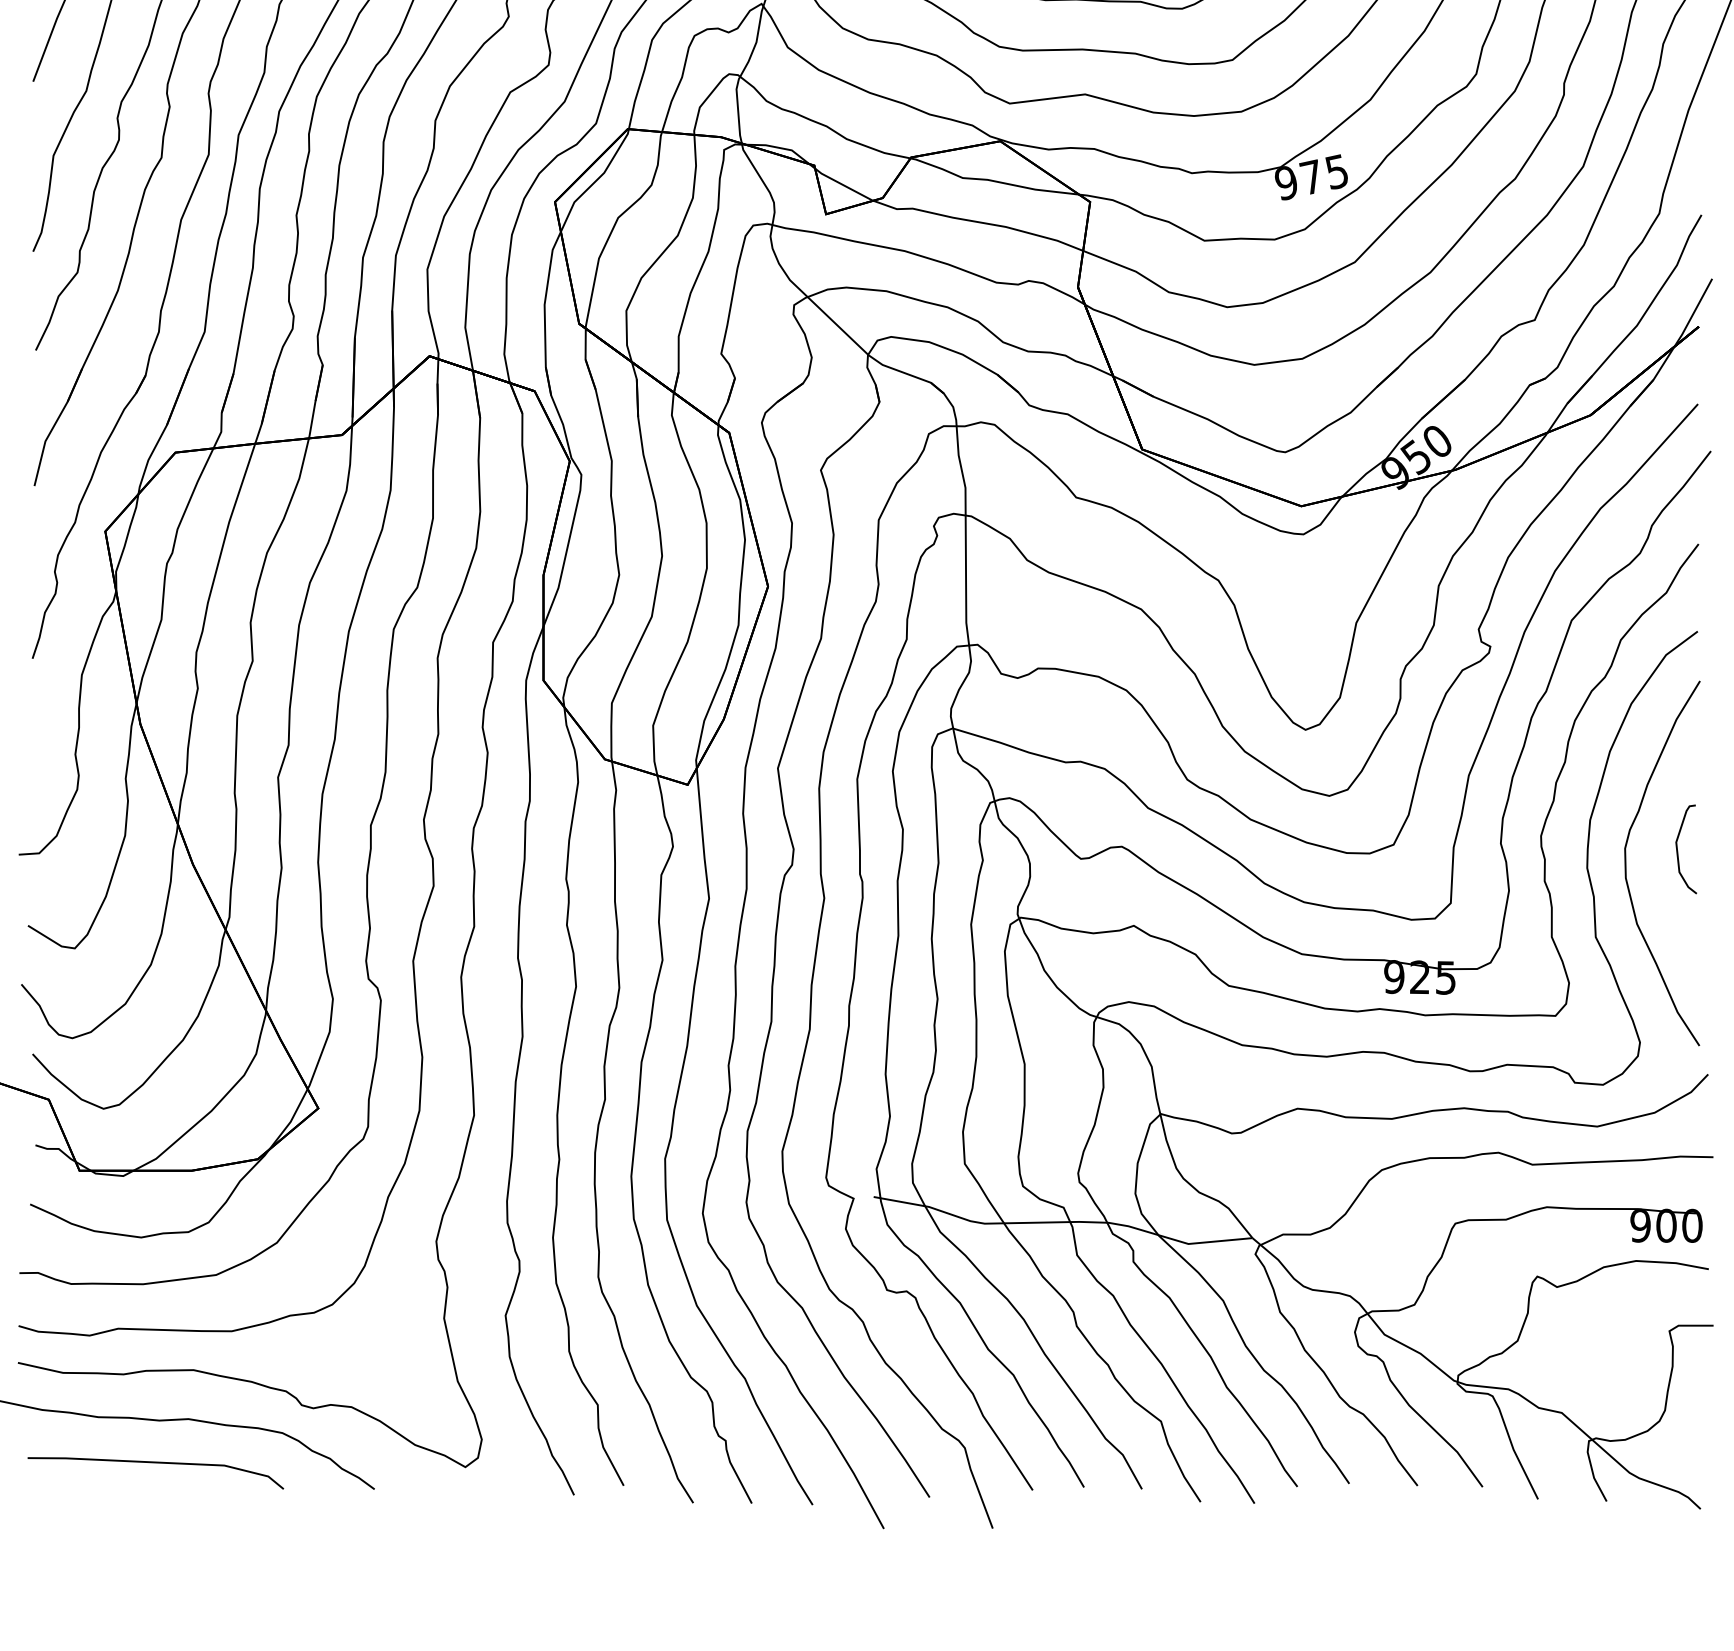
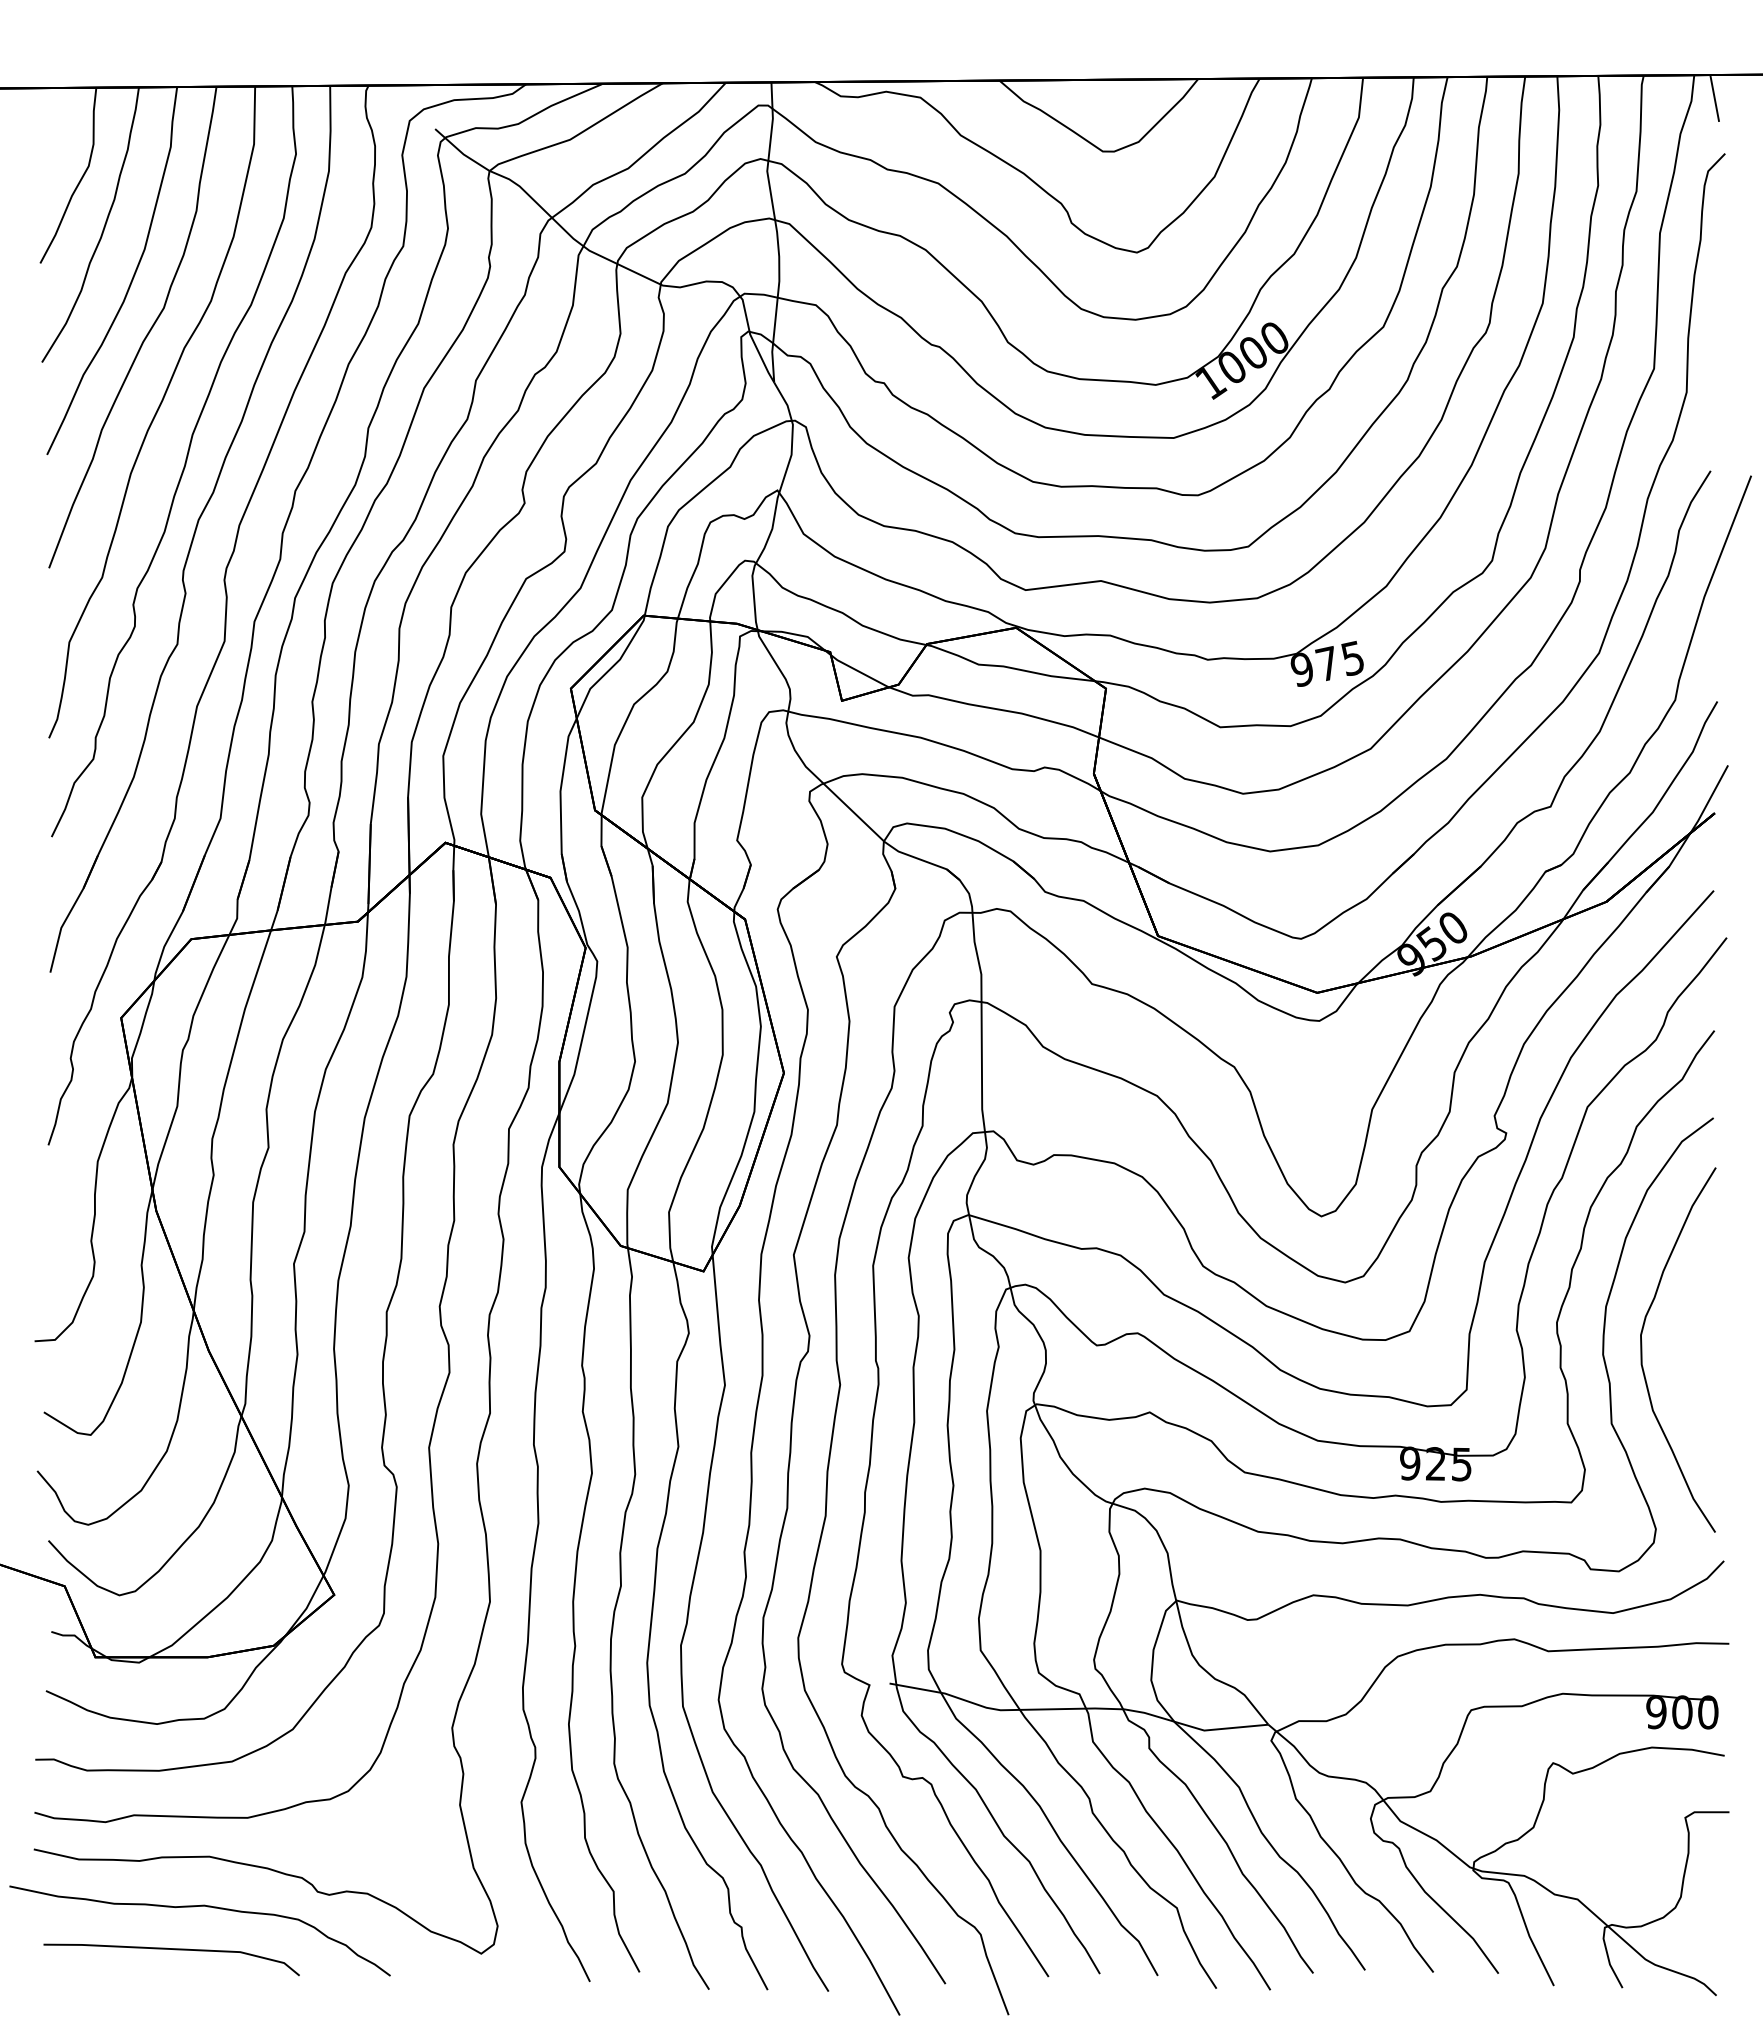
curve: (1678, 851) -> (1694, 1338), removed

